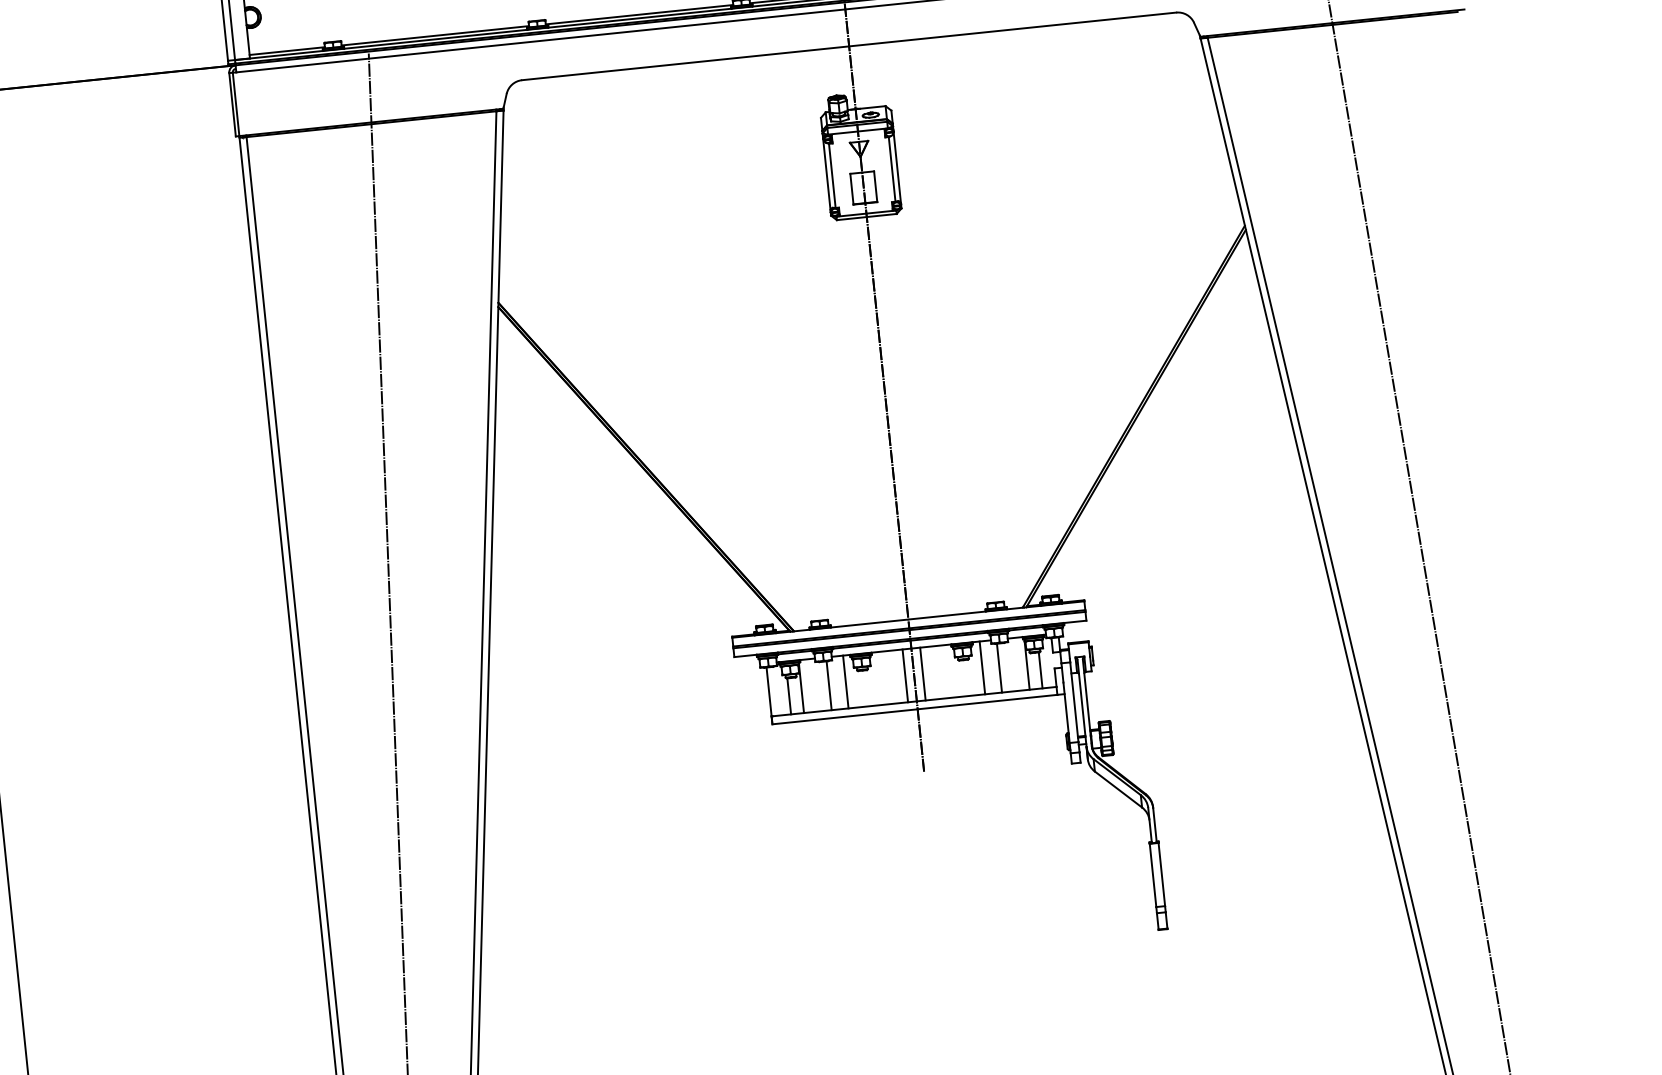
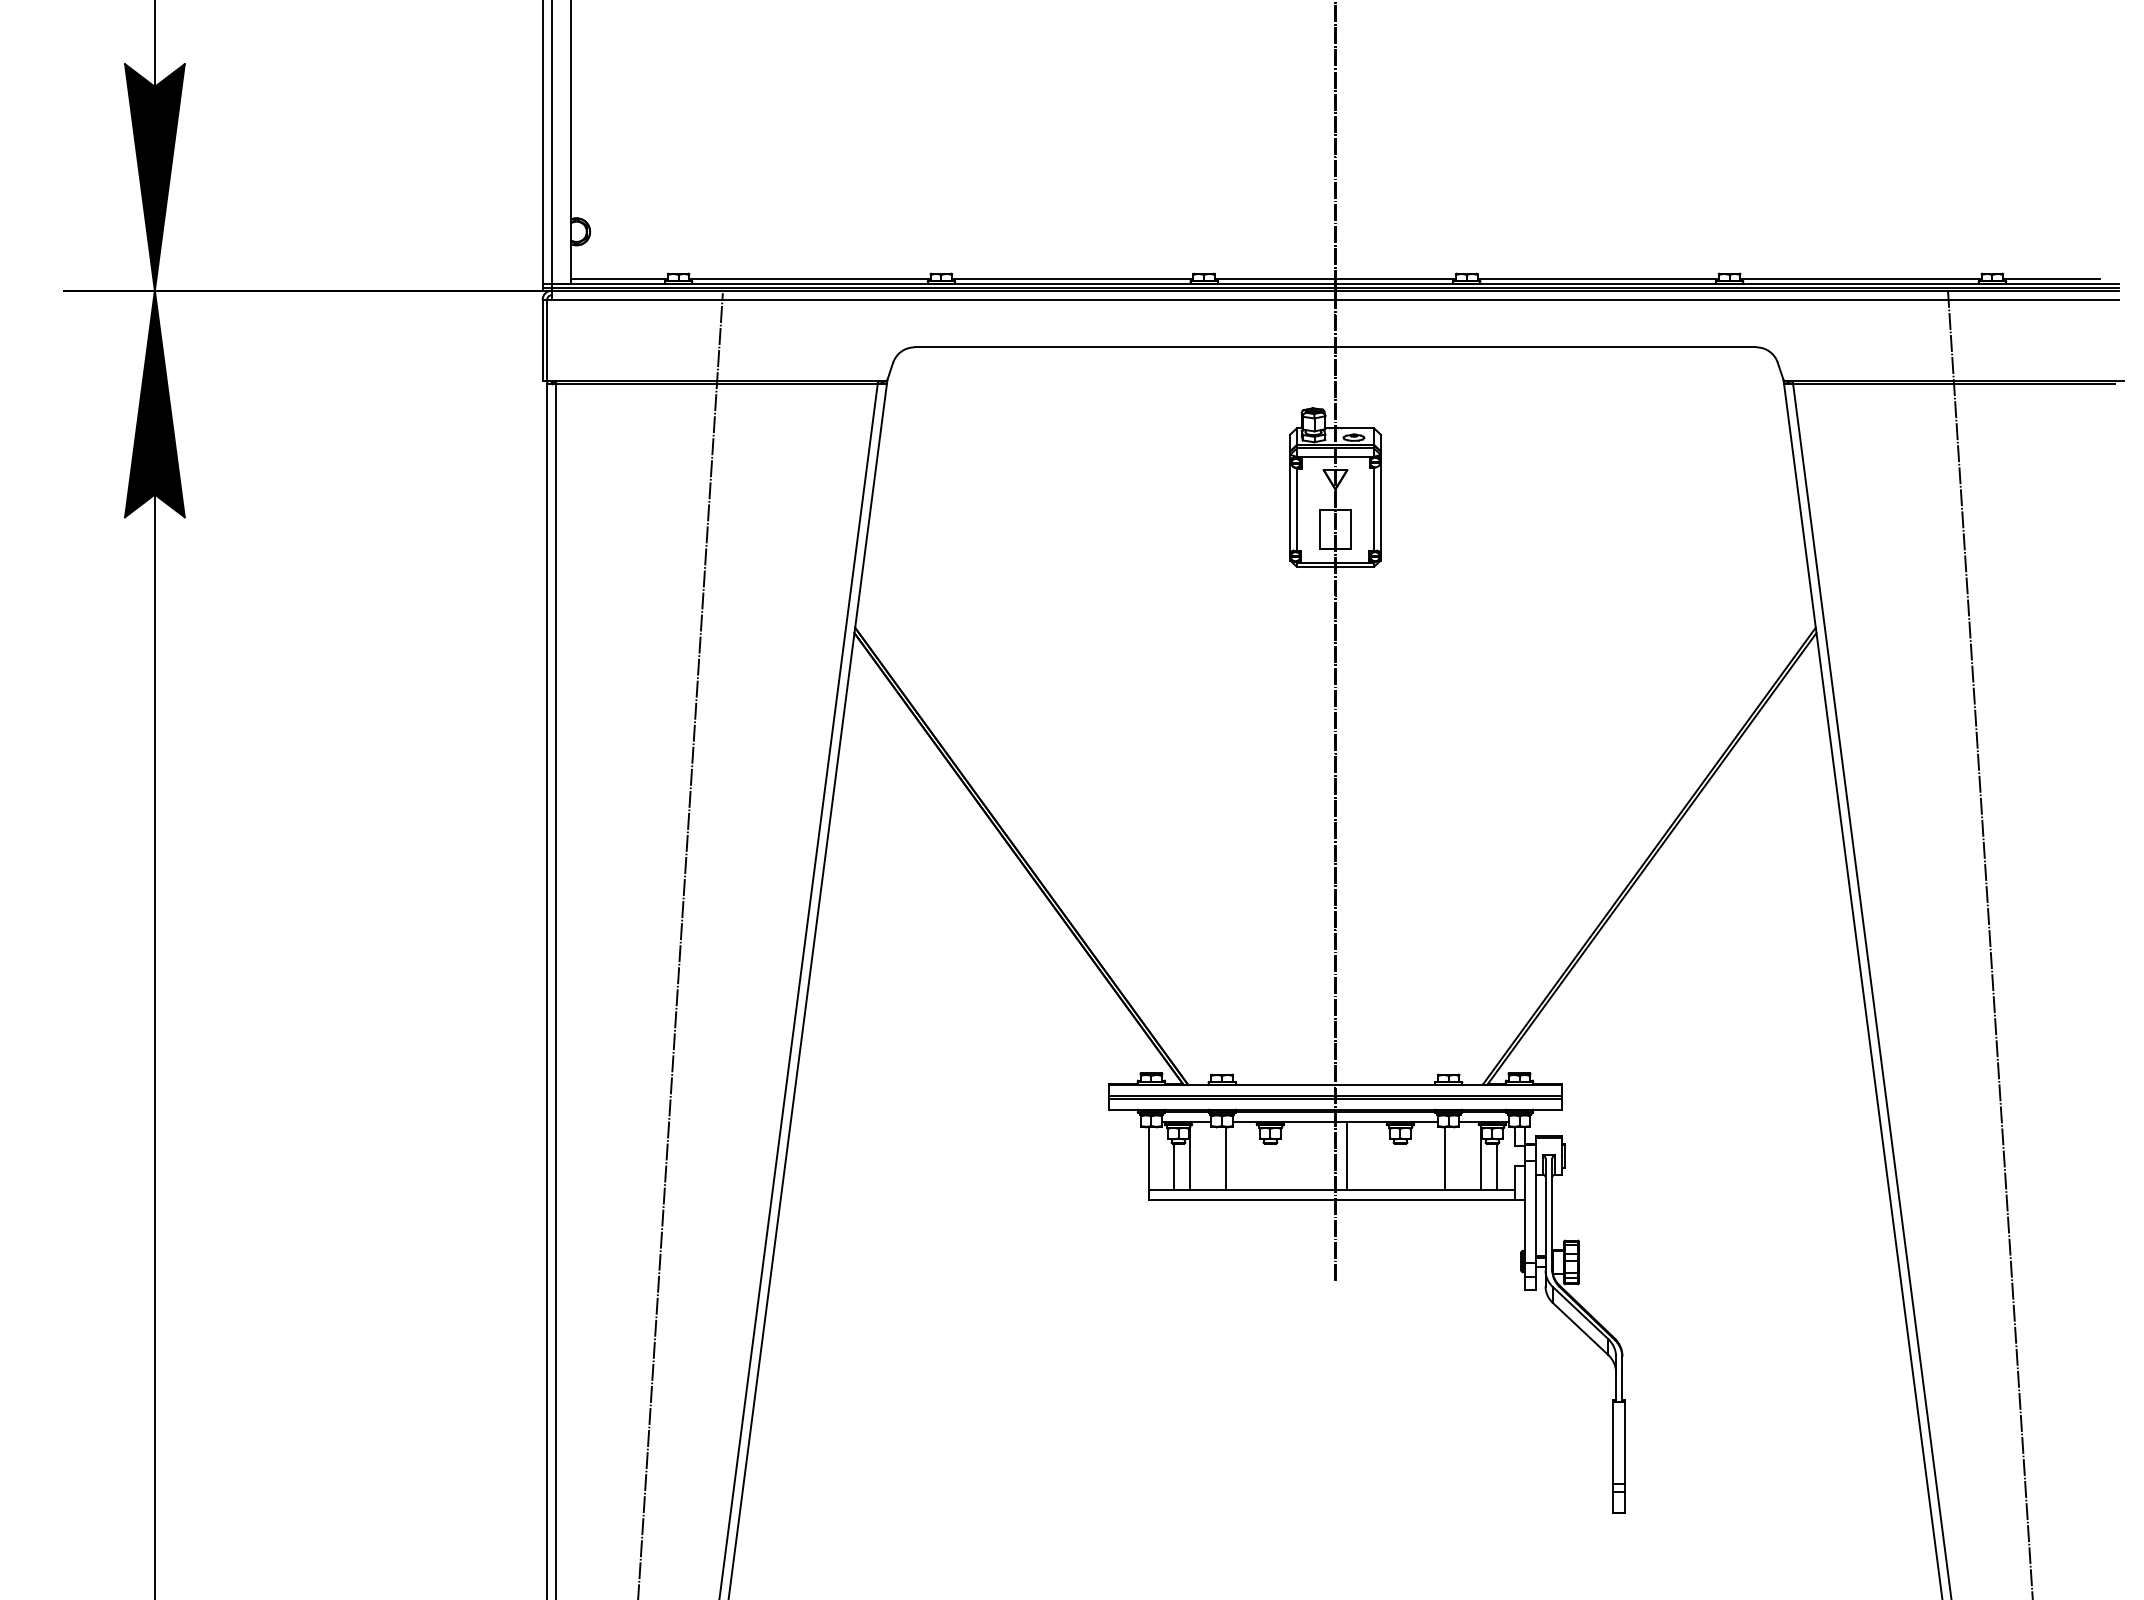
line: (982, 668) -> (1423, 1156), removed
line: (905, 676) -> (1324, 1156), removed
line: (845, 682) -> (1247, 1156), removed

